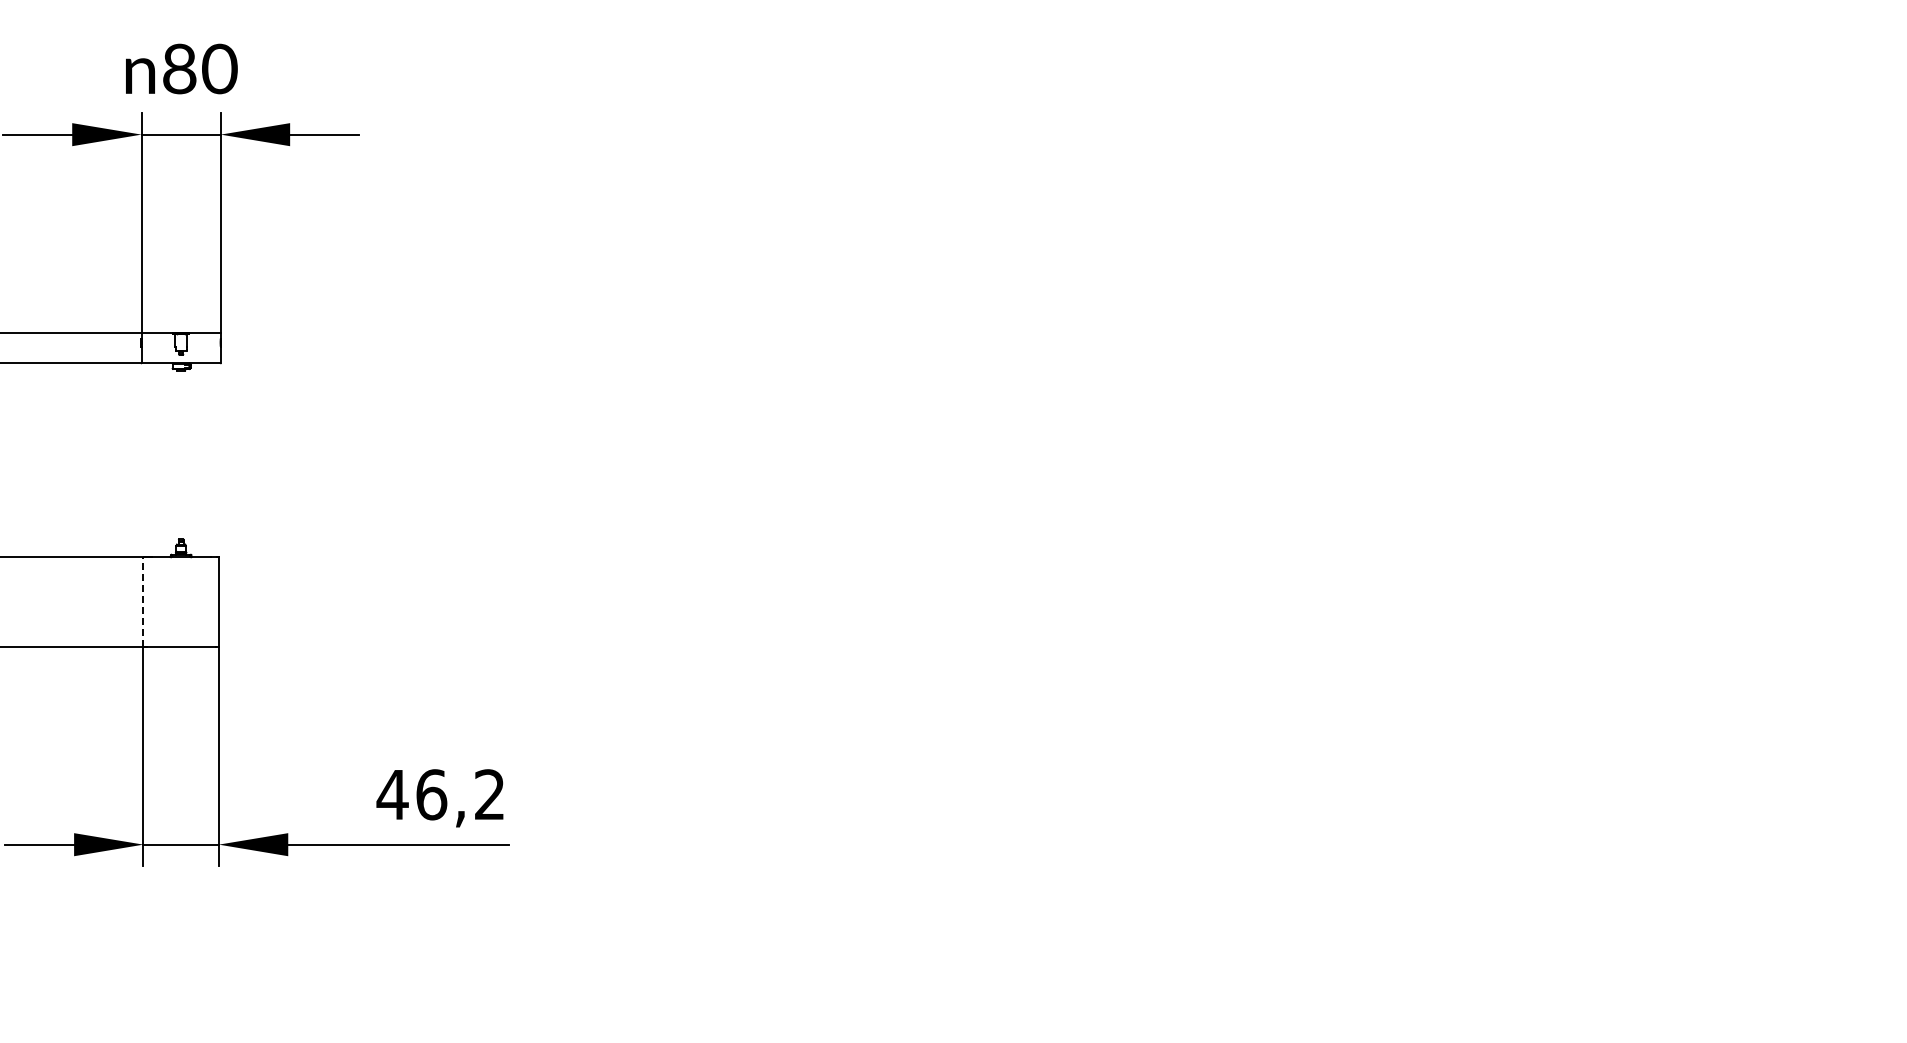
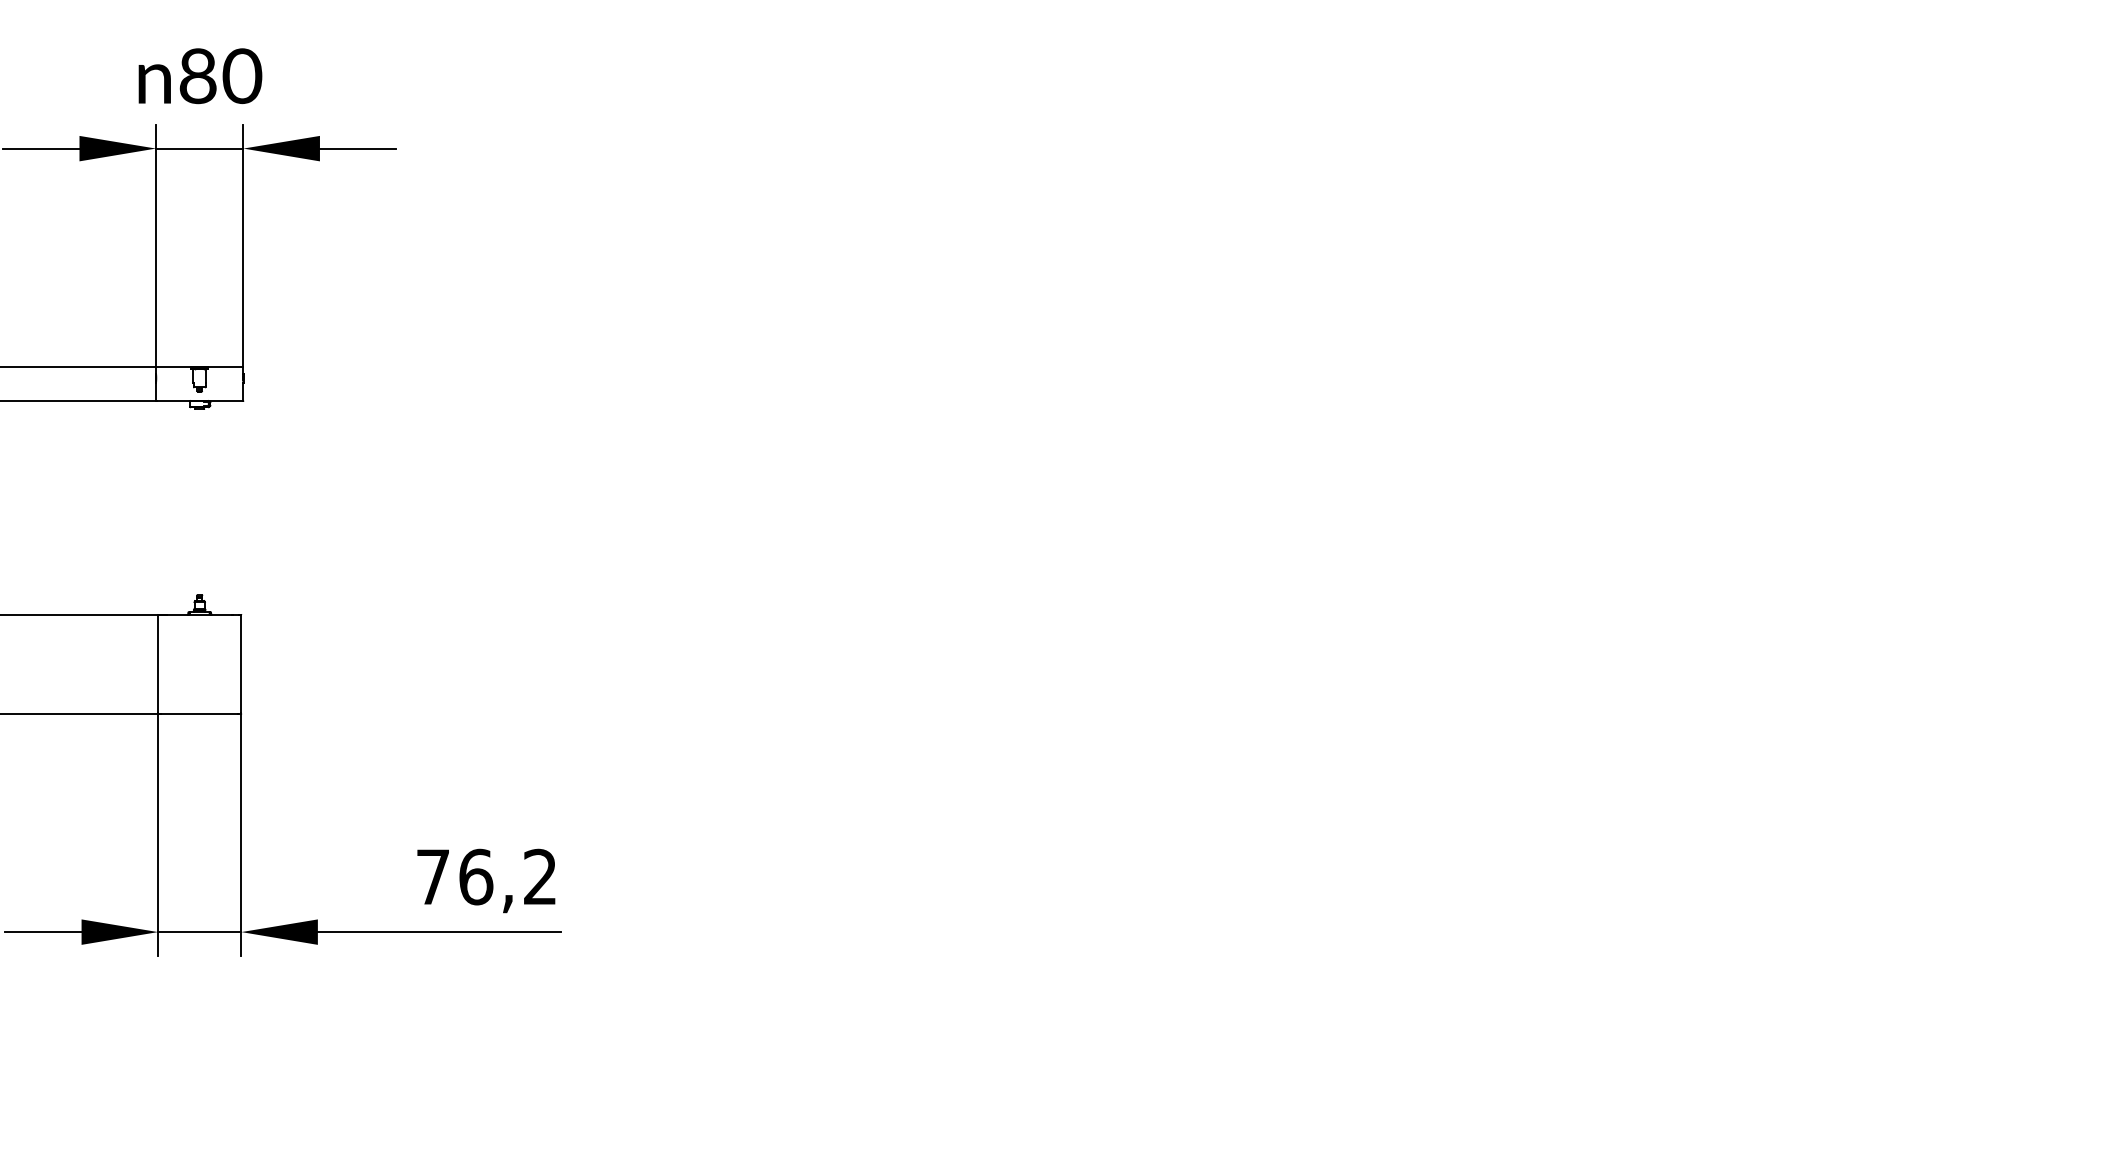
line: (143, 601) -> (158, 663), dashed -> solid
text: (392, 794) -> (432, 876), 46,2 -> 76,2

